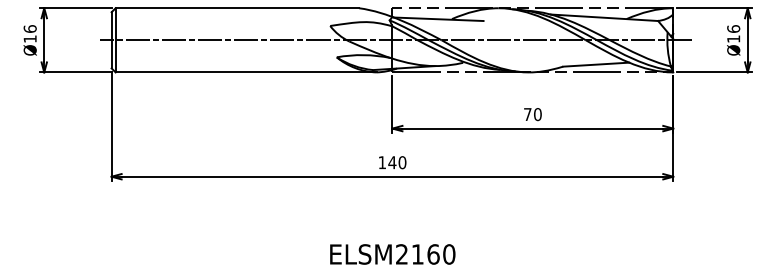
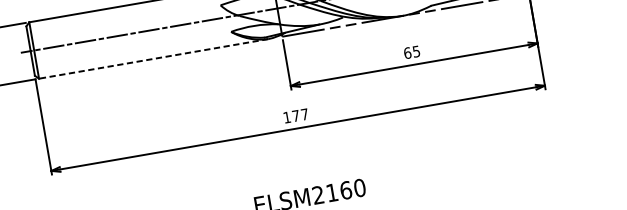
line: (245, 72) -> (153, 59), solid -> dashed
text: (532, 114) -> (411, 52), 70 -> 65
text: (397, 162) -> (300, 115), 140 -> 177

